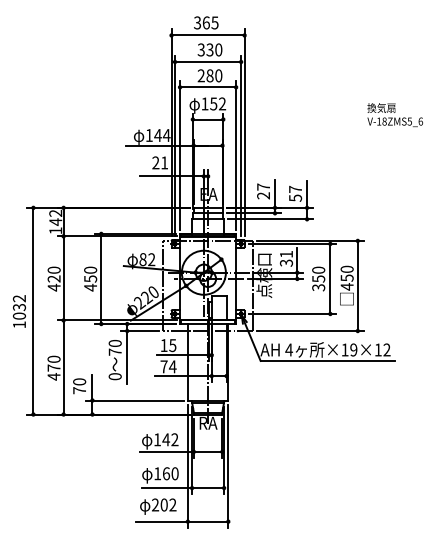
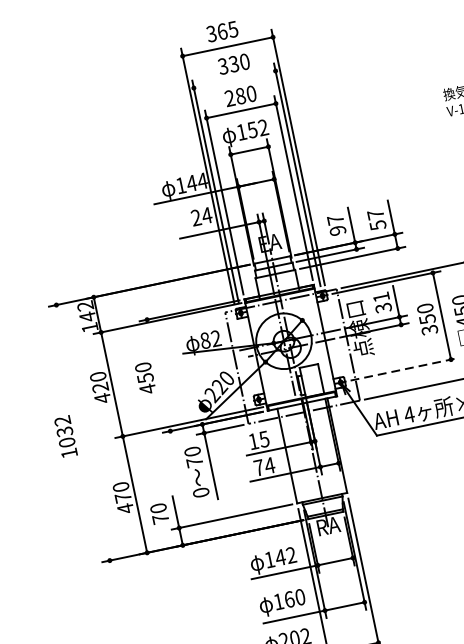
line: (207, 61) -> (233, 79), removed
text: (164, 162) -> (206, 215), 21 -> 24
text: (263, 195) -> (337, 230), 27 -> 97
line: (101, 278) -> (158, 374), removed
line: (33, 311) -> (83, 433), removed
line: (292, 314) -> (404, 369), solid -> dashed

